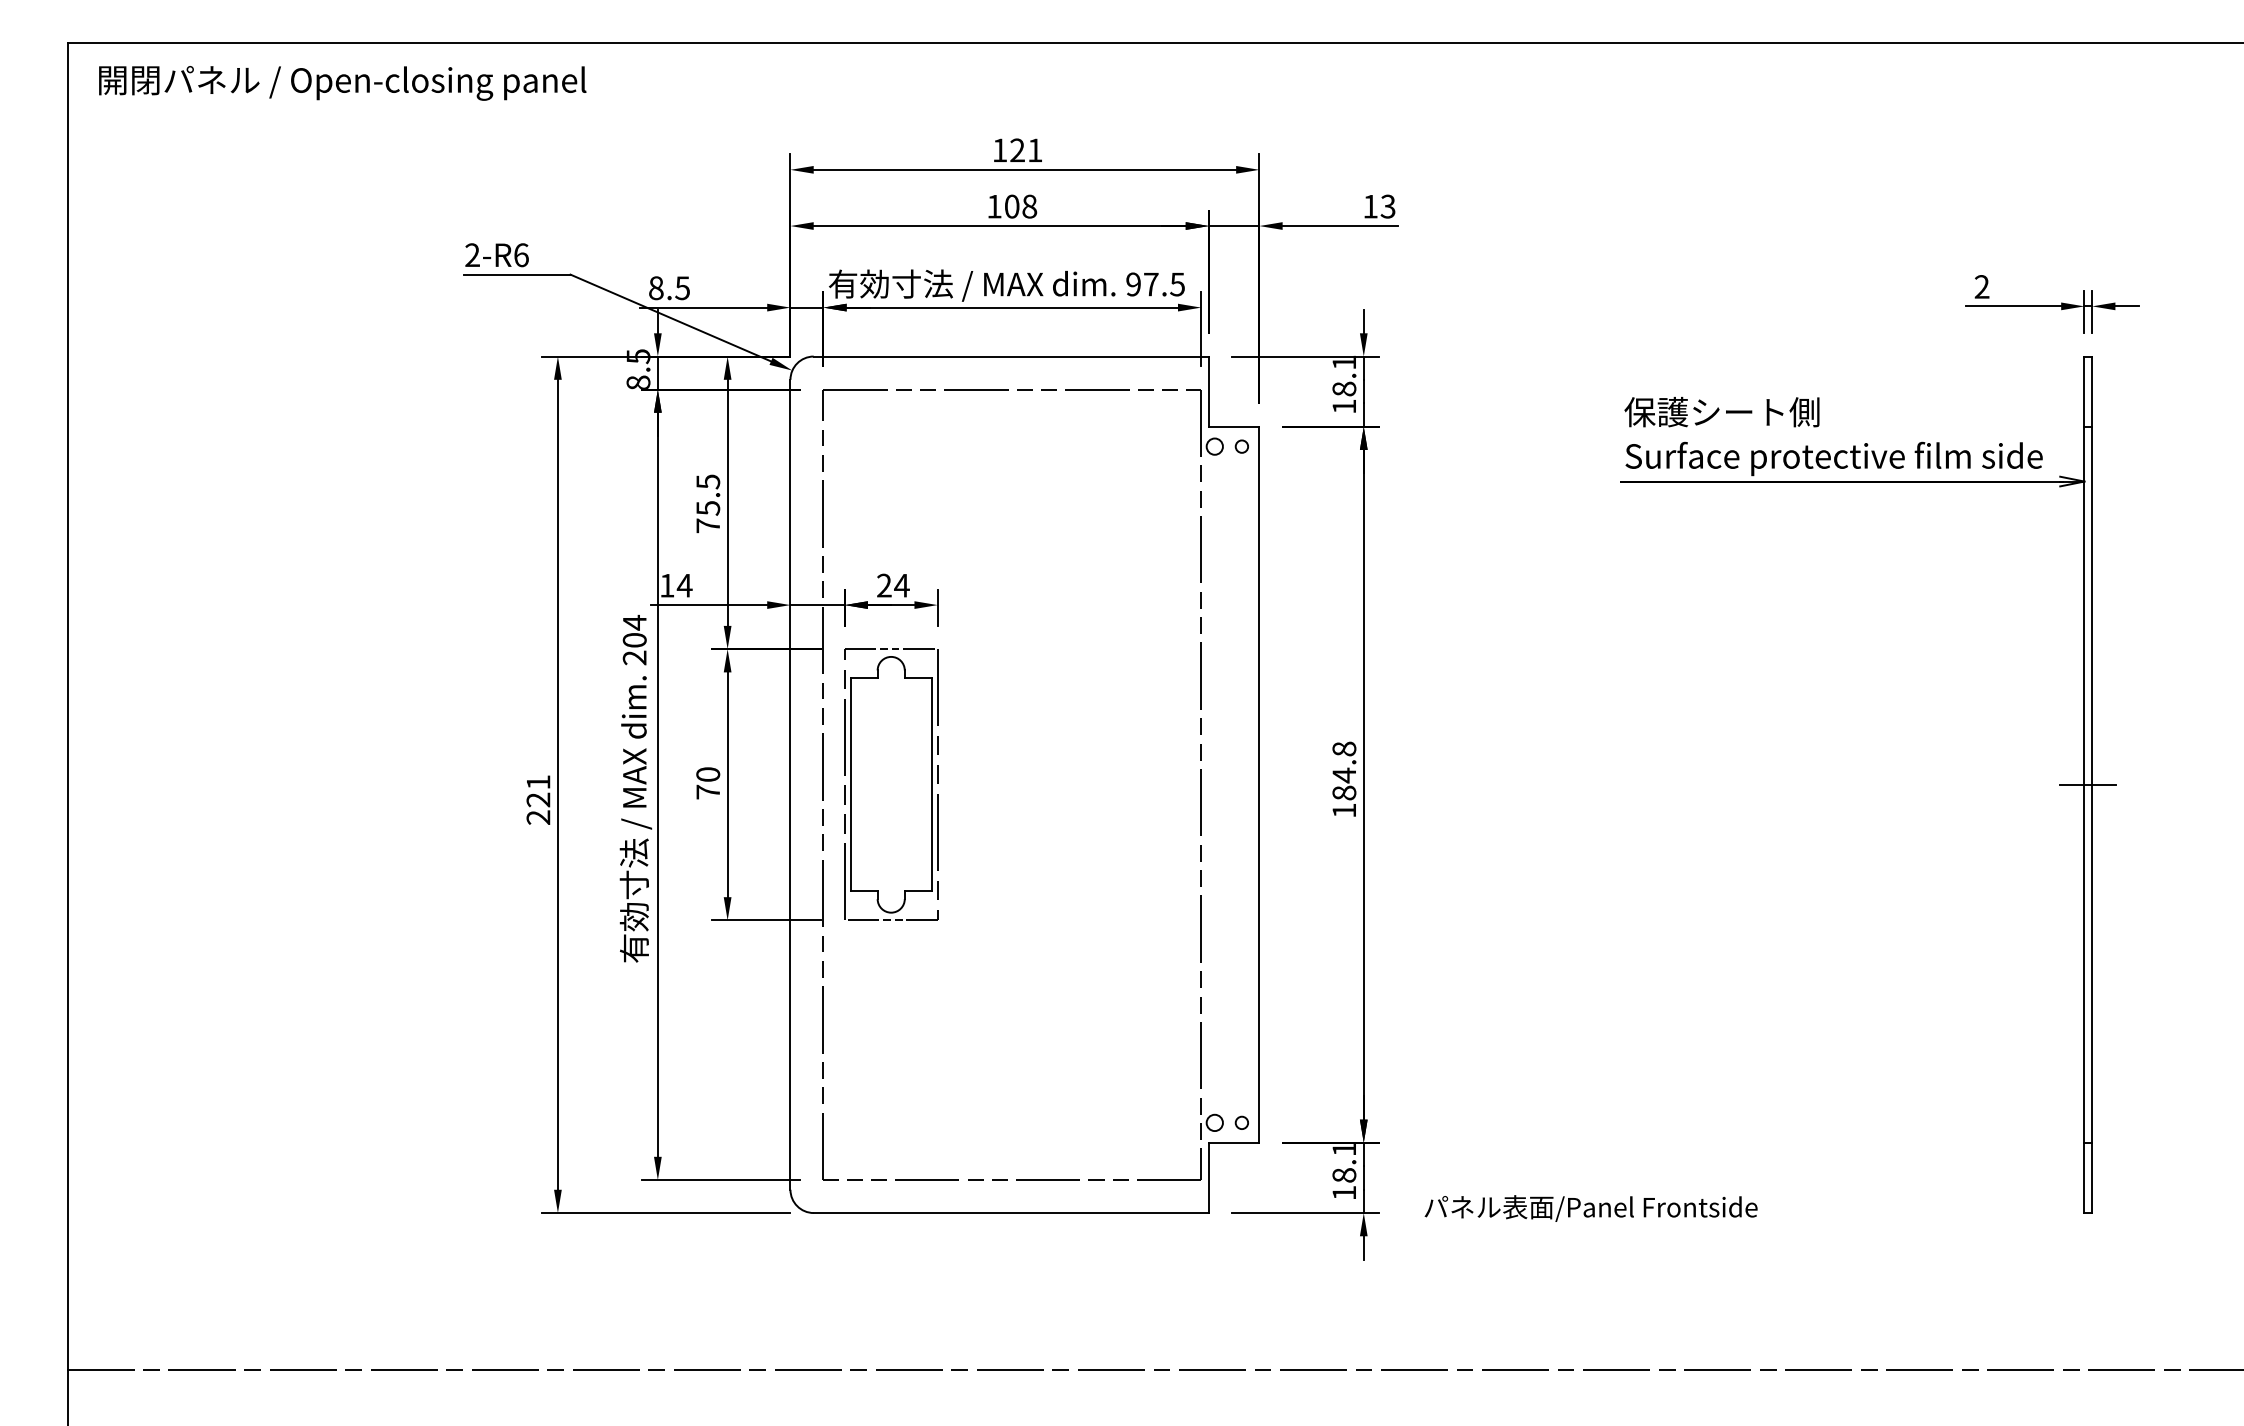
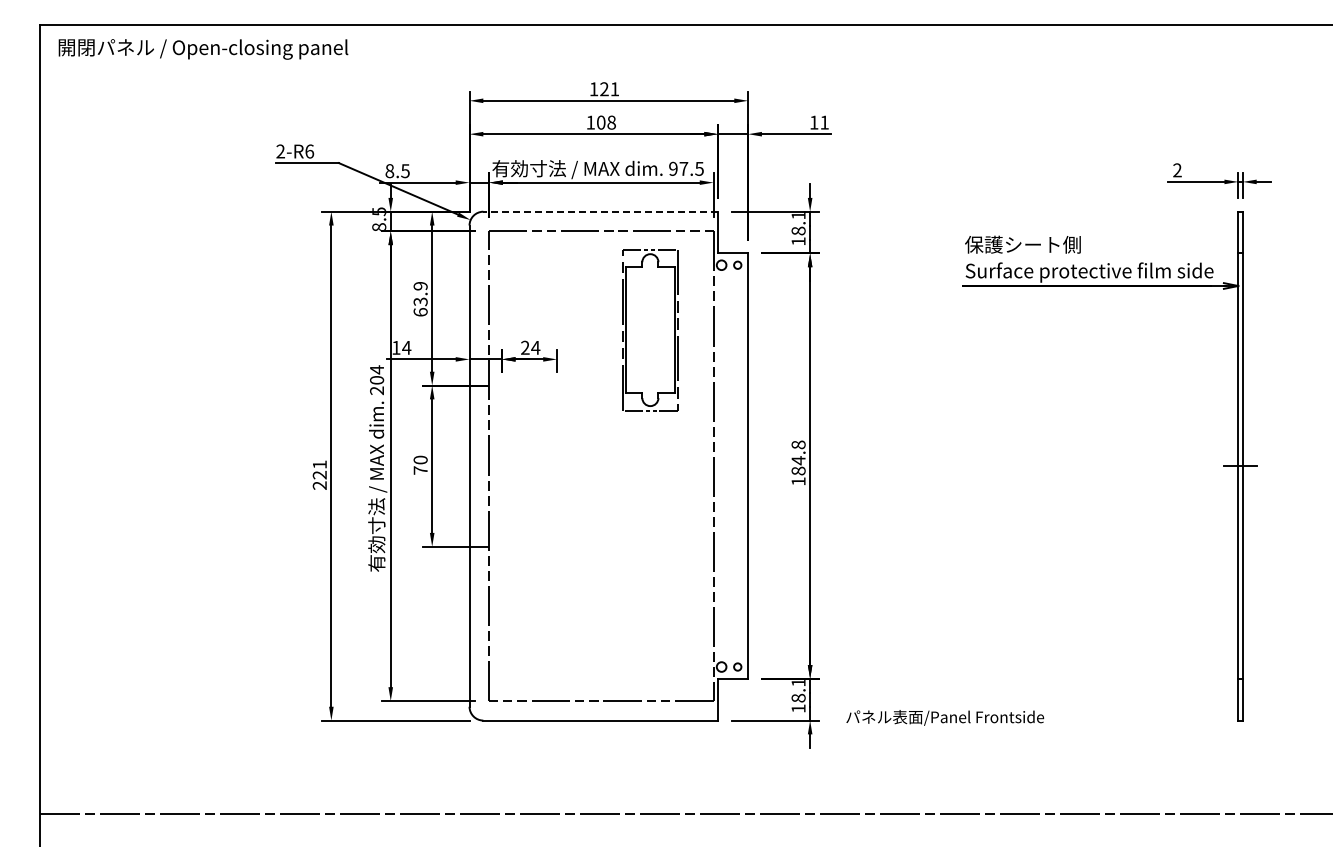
text: (1387, 206) -> (824, 122), 13 -> 11
line: (1010, 356) -> (600, 211), solid -> dashed
text: (707, 504) -> (420, 299), 75.5 -> 63.9
part: (891, 785) -> (650, 330), moved

